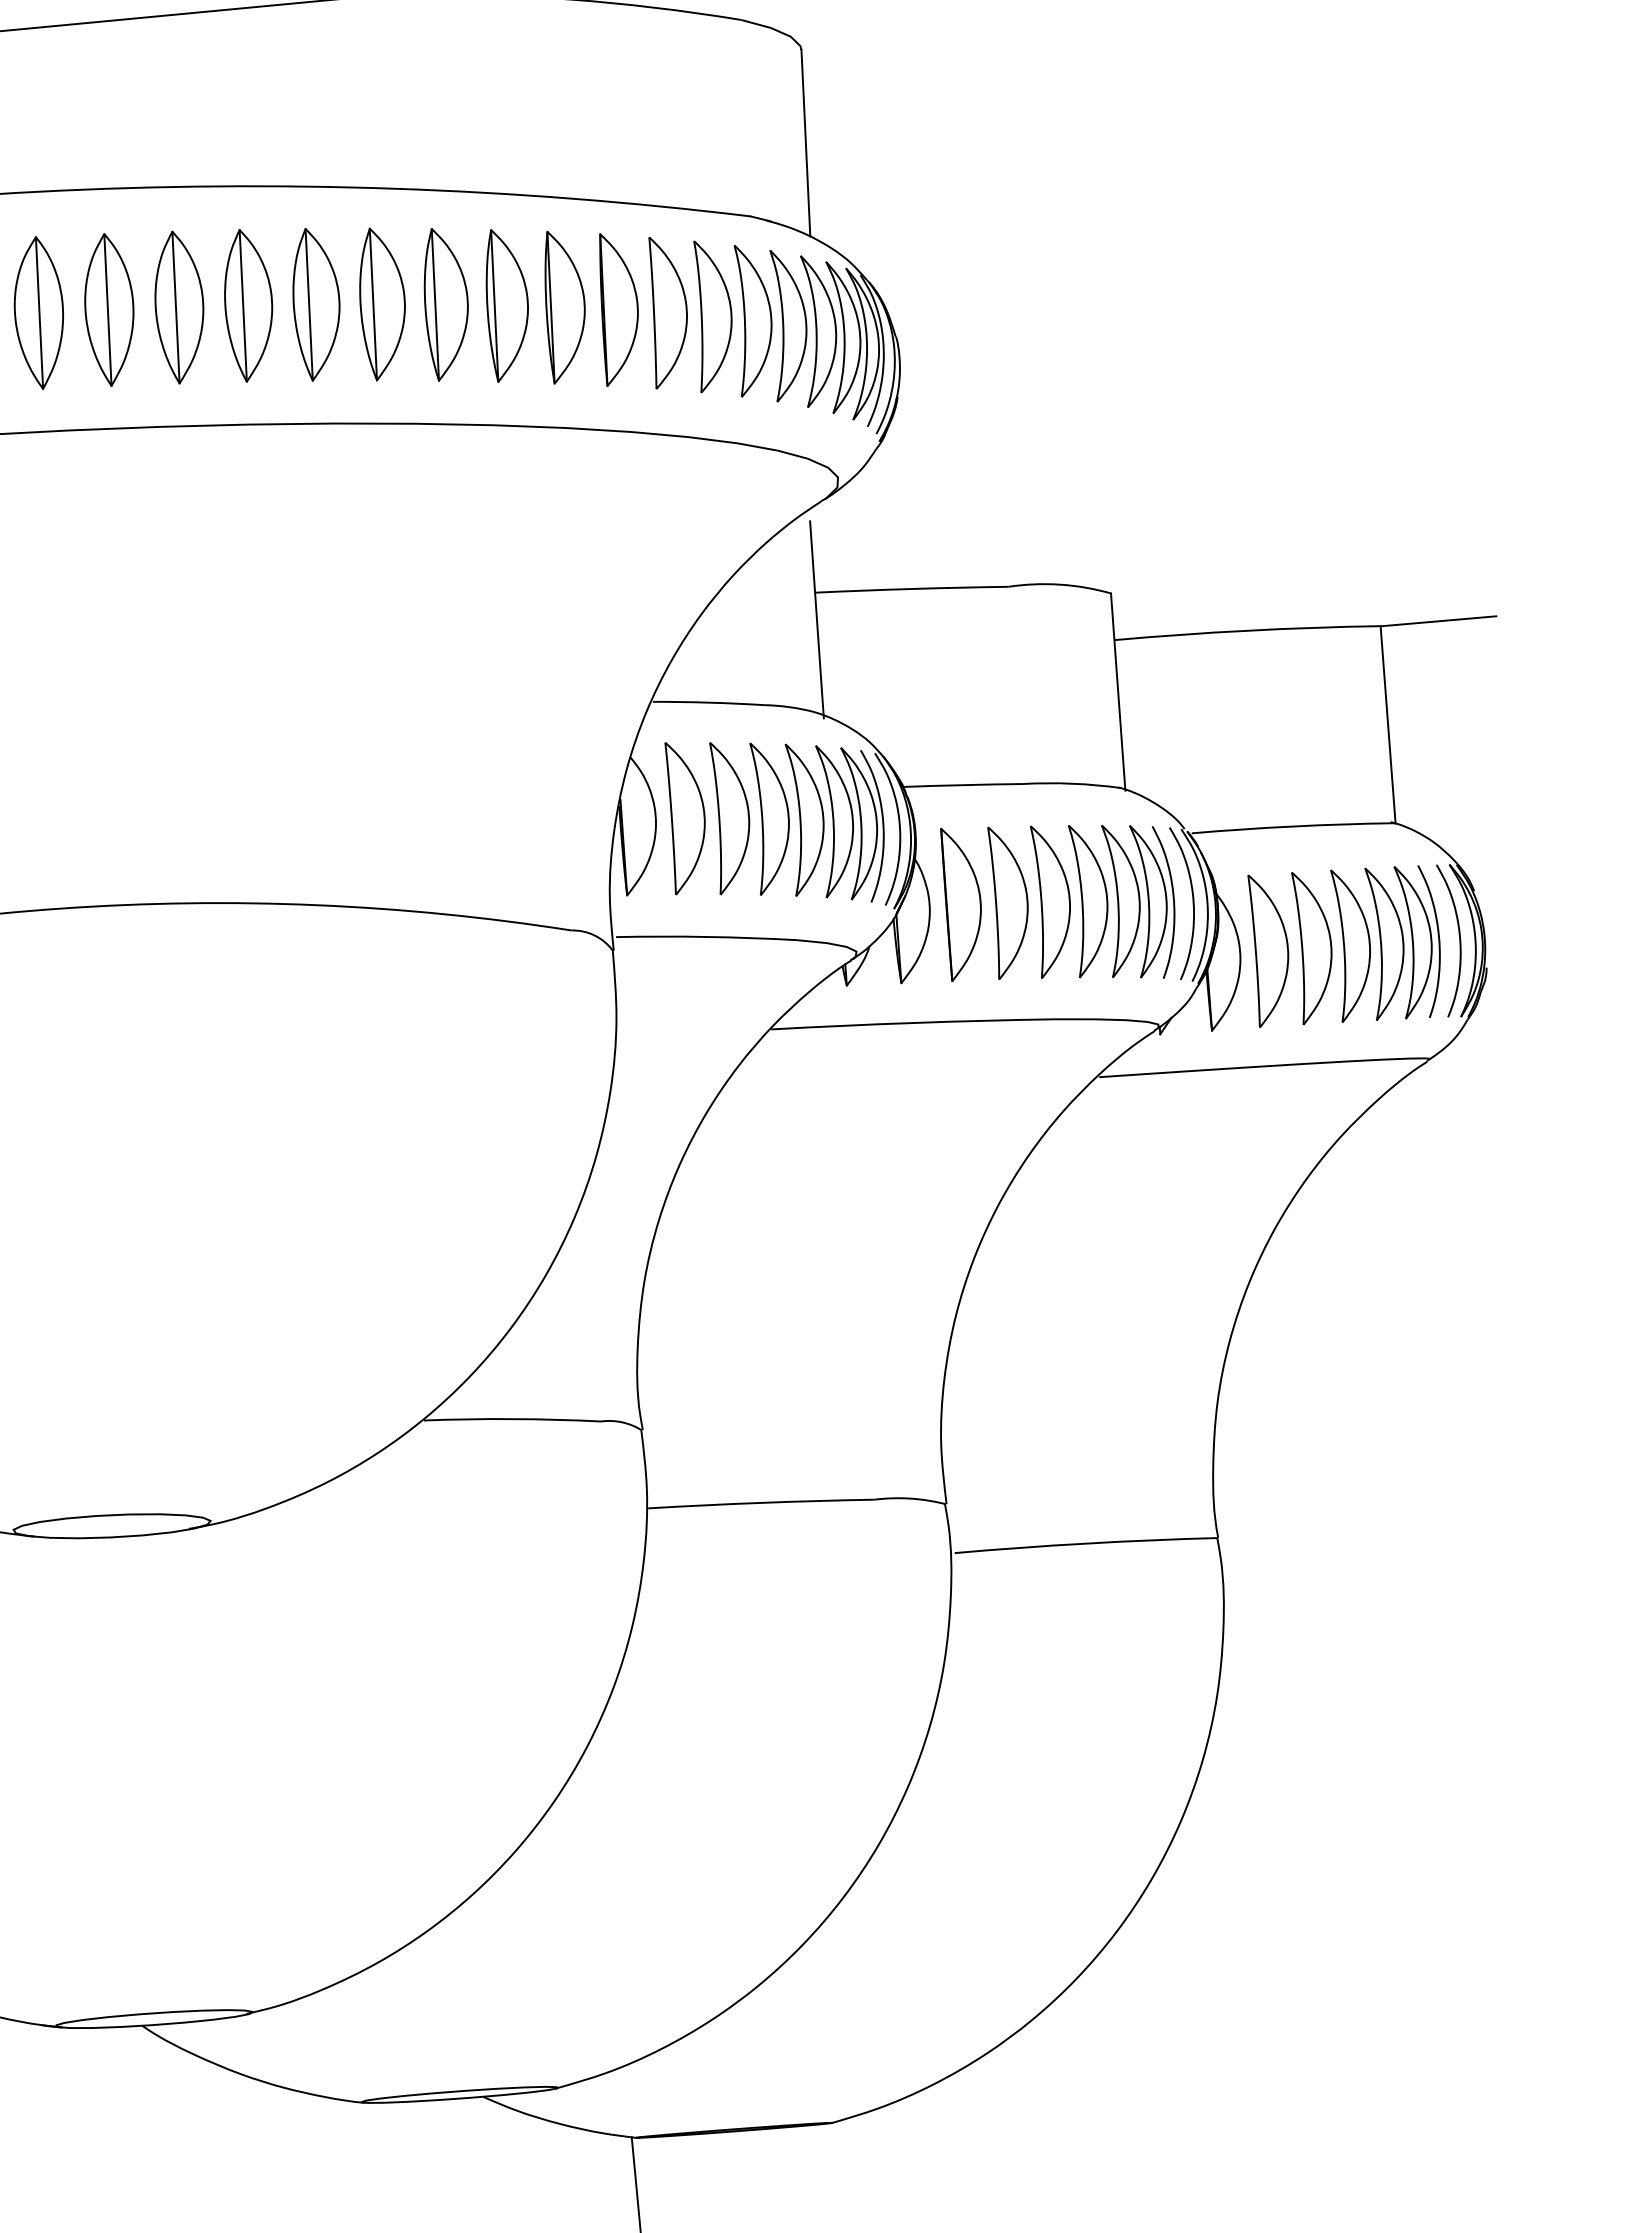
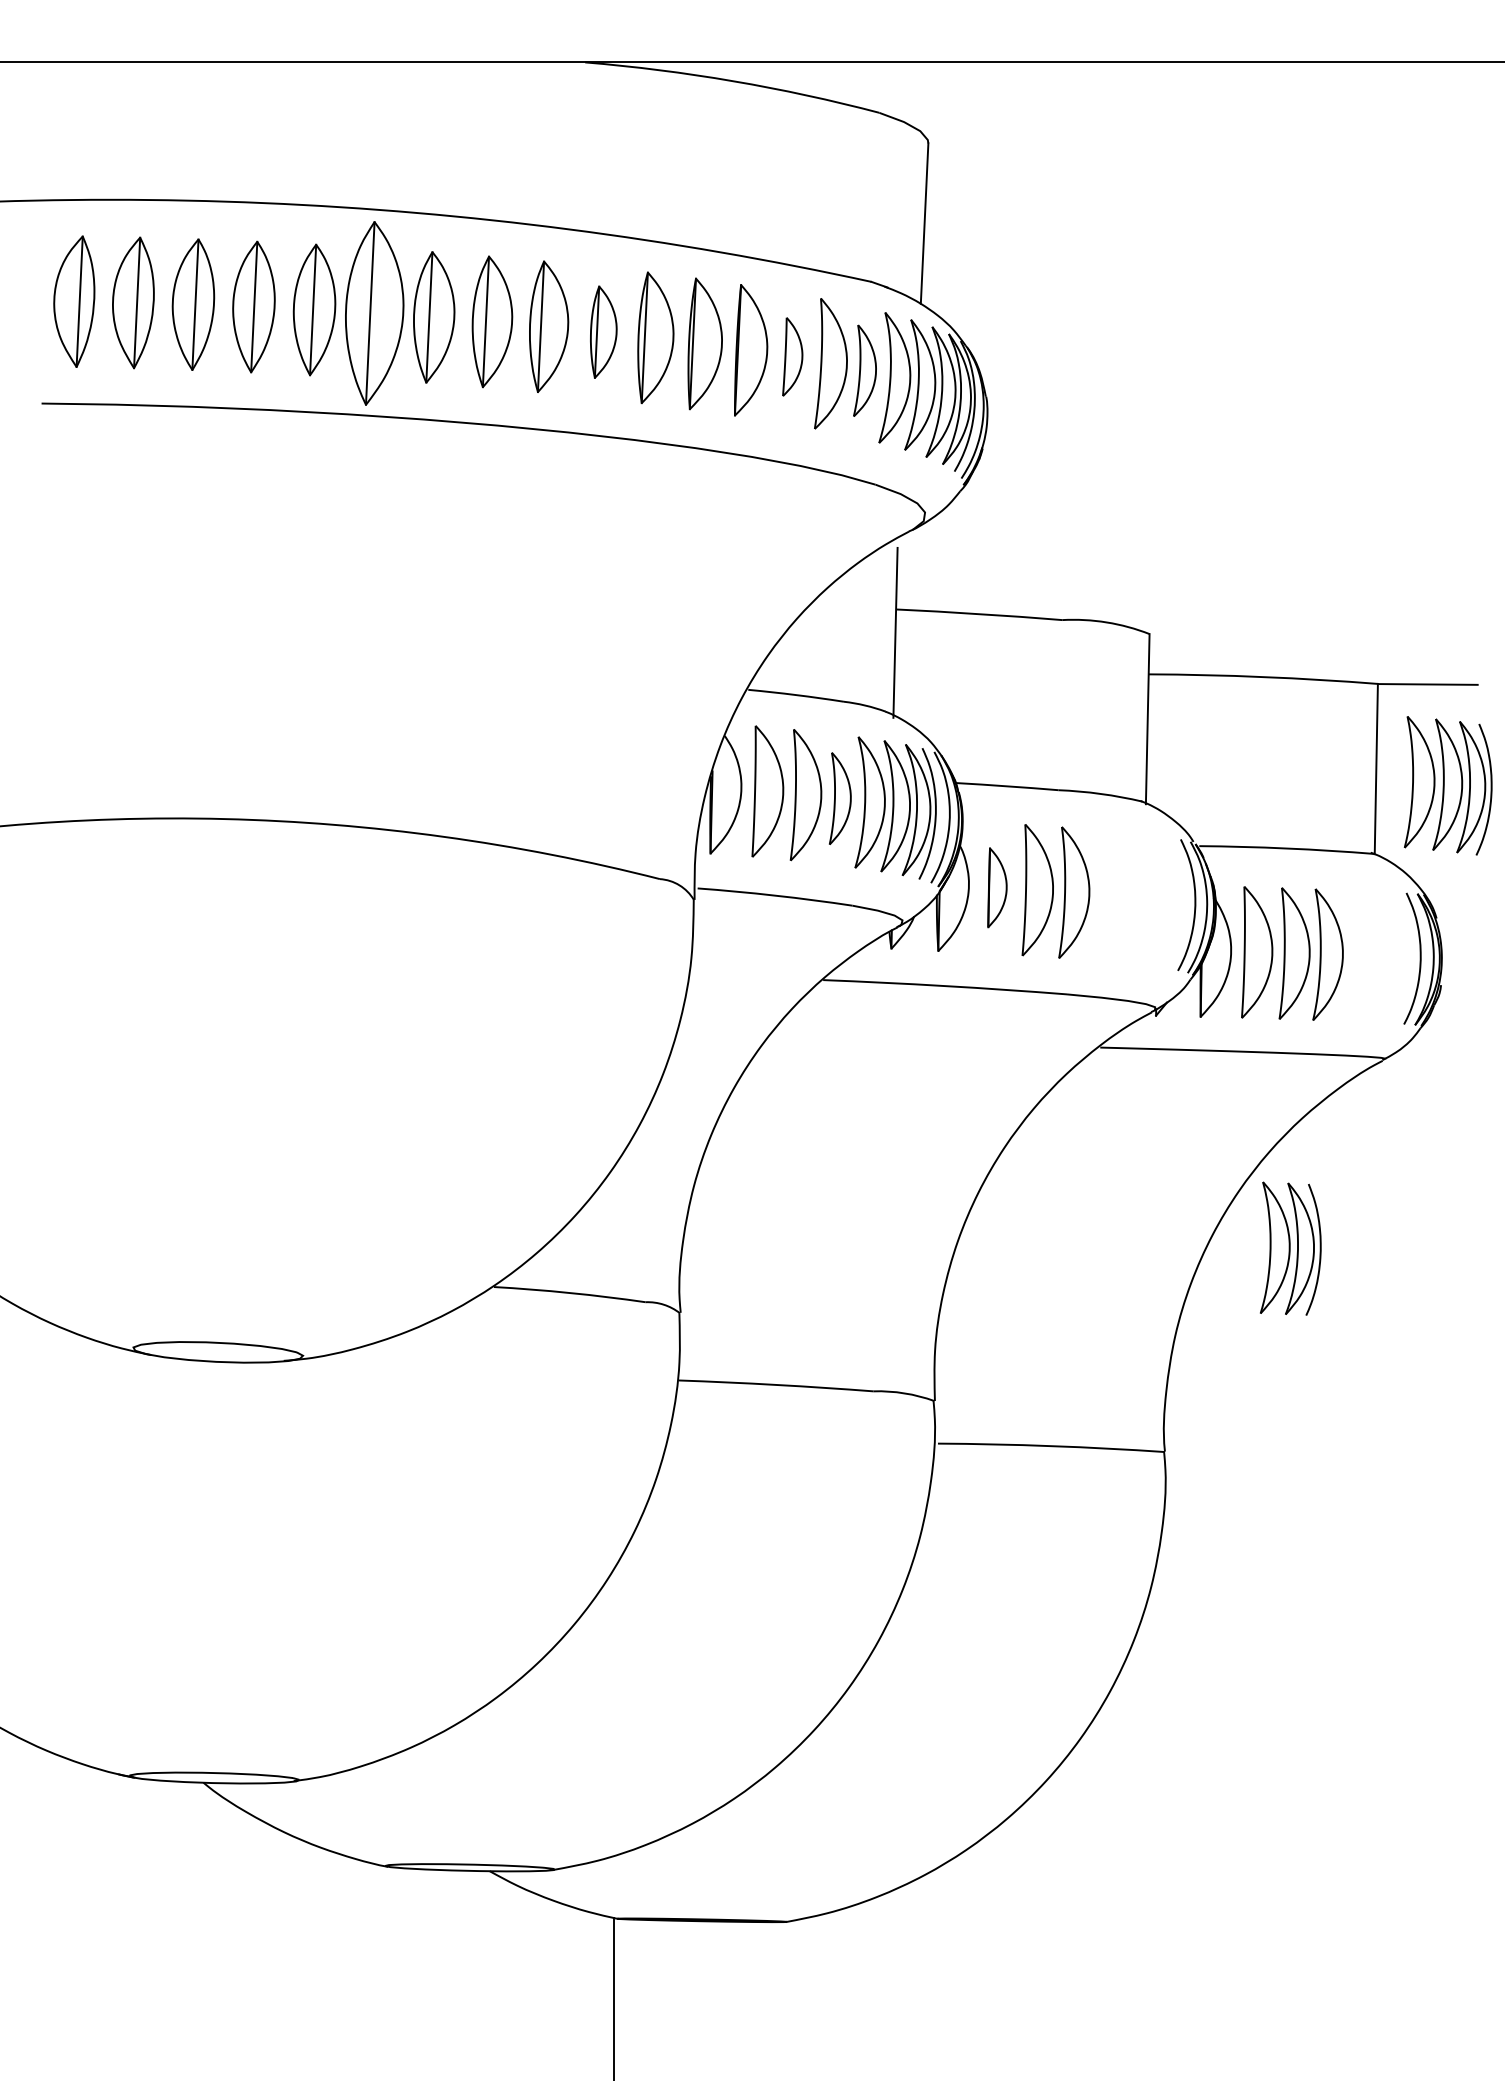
part: (446, 304) -> (603, 332), size x0.7
part: (179, 307) -> (374, 313), size x1.4
part: (667, 311) -> (792, 356), size x0.6
part: (752, 319) -> (864, 370), size x0.7
part: (771, 817) -> (840, 798), size x0.7
part: (1122, 900) -> (1447, 785), moved
part: (962, 903) -> (997, 887), size x0.6
part: (1404, 942) -> (1290, 1248), moved

